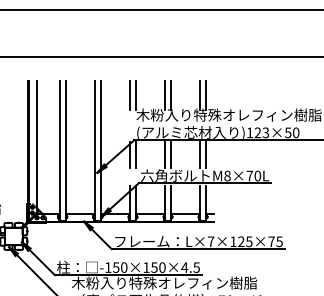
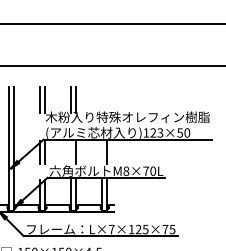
line: (200, 95) -> (102, 99), removed
line: (206, 95) -> (107, 99), removed
line: (165, 154) -> (71, 152), removed
line: (200, 154) -> (102, 152), removed

